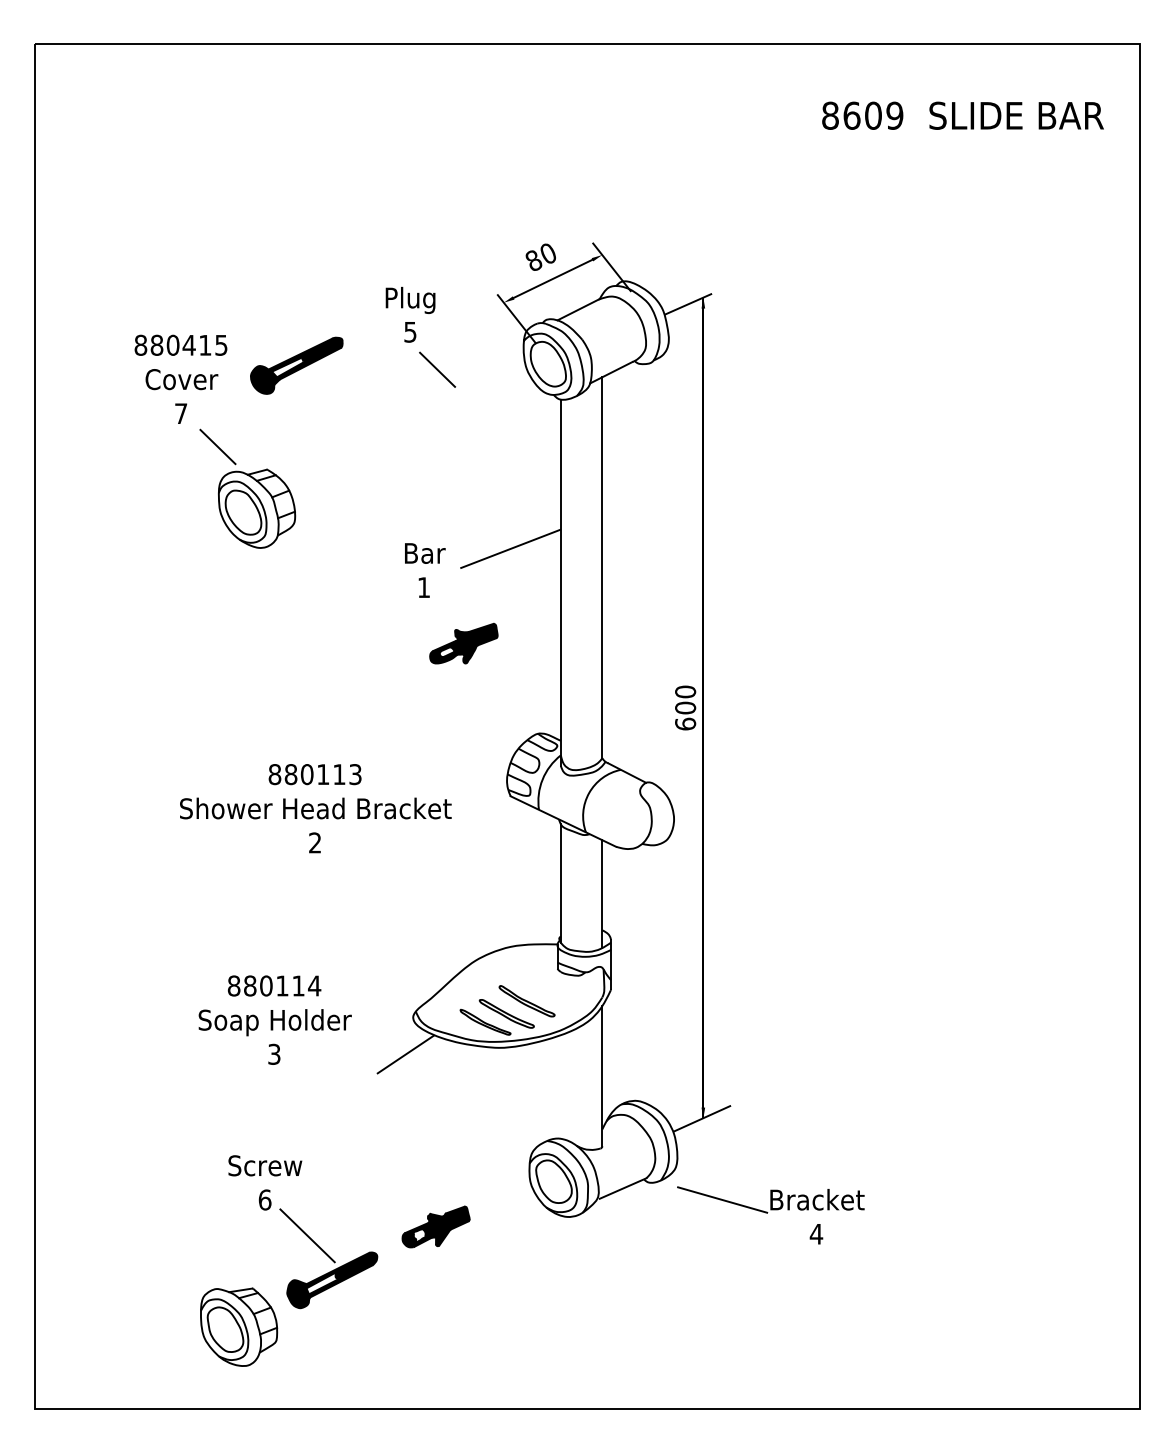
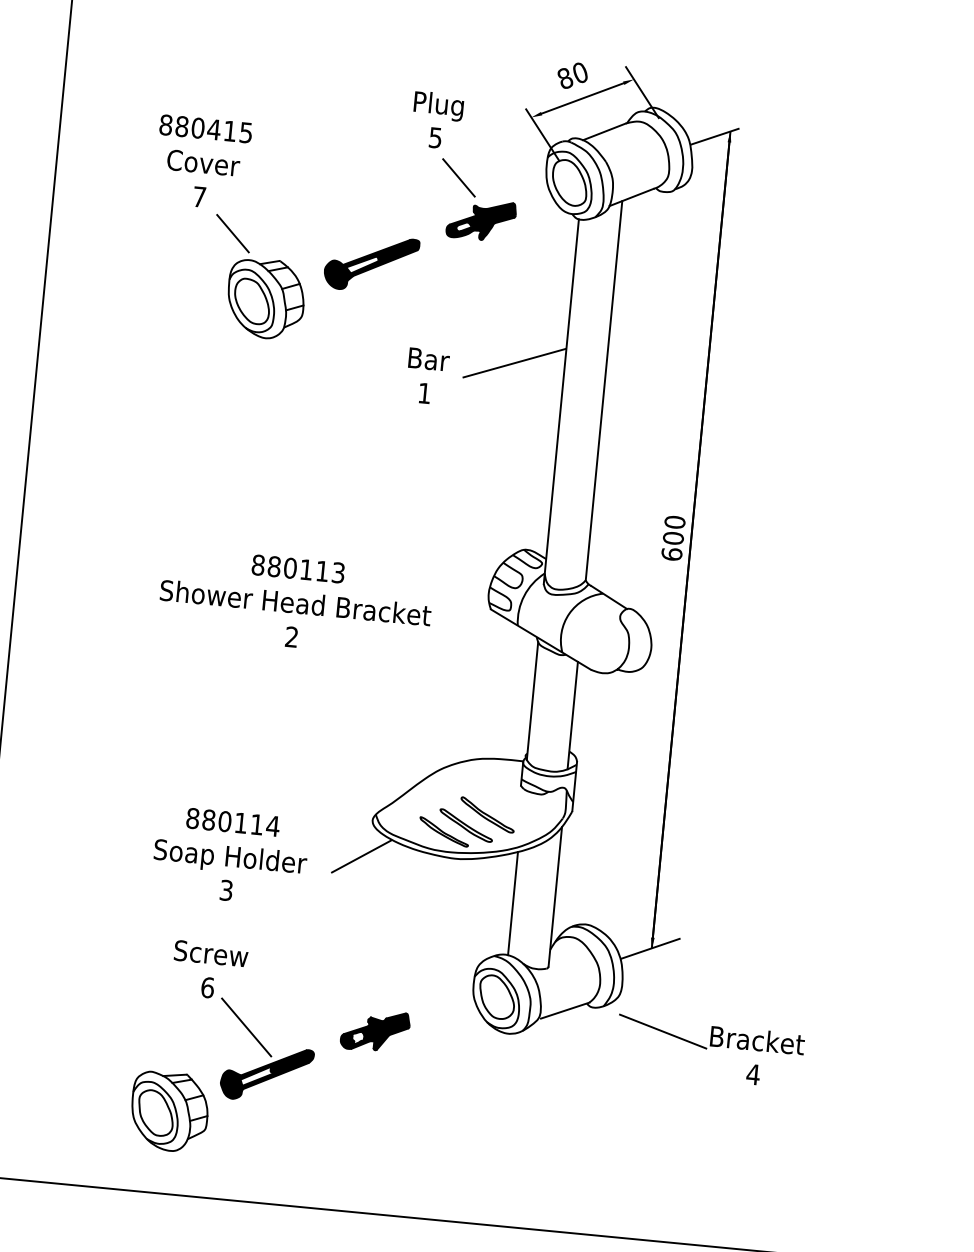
part: (296, 365) -> (371, 263), moved
part: (463, 643) -> (481, 219), moved
text: (274, 1019) -> (229, 855), moved
line: (560, 1086) -> (512, 903), added

